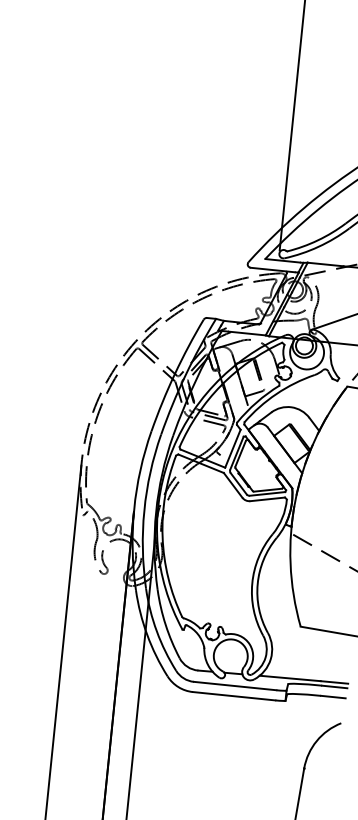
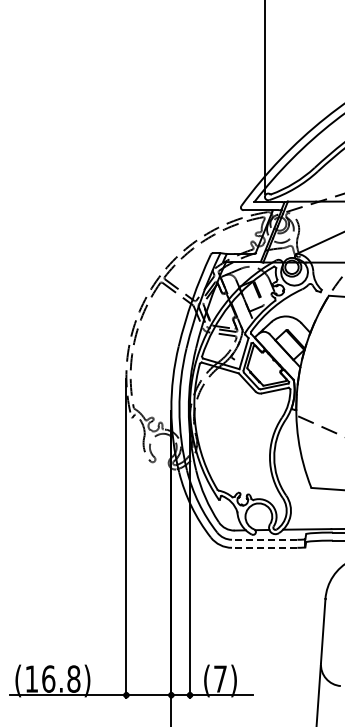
line: (234, 685) -> (264, 539), solid -> dashed
line: (233, 695) -> (264, 547), solid -> dashed

